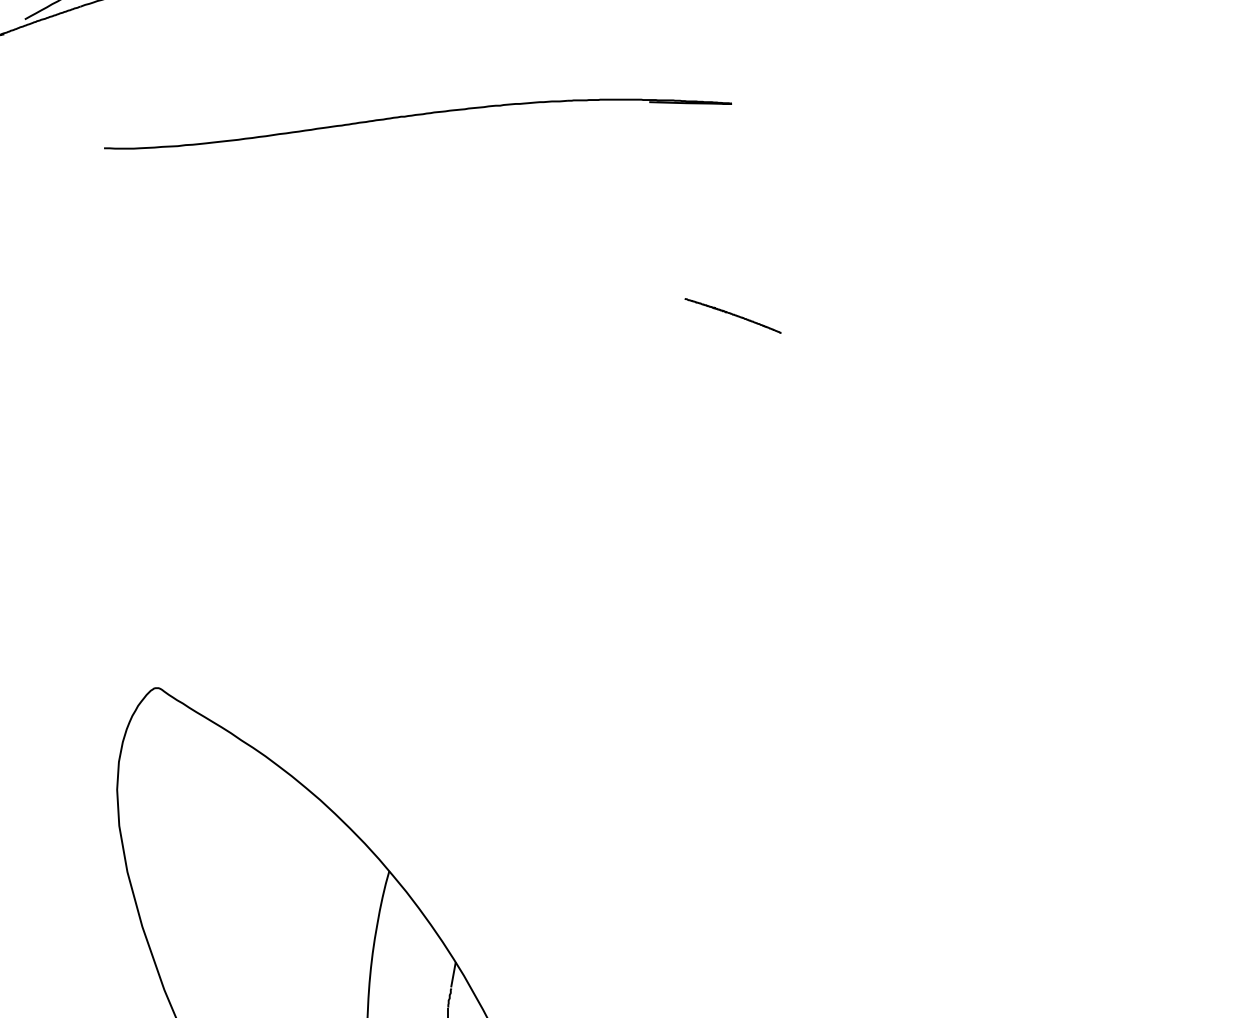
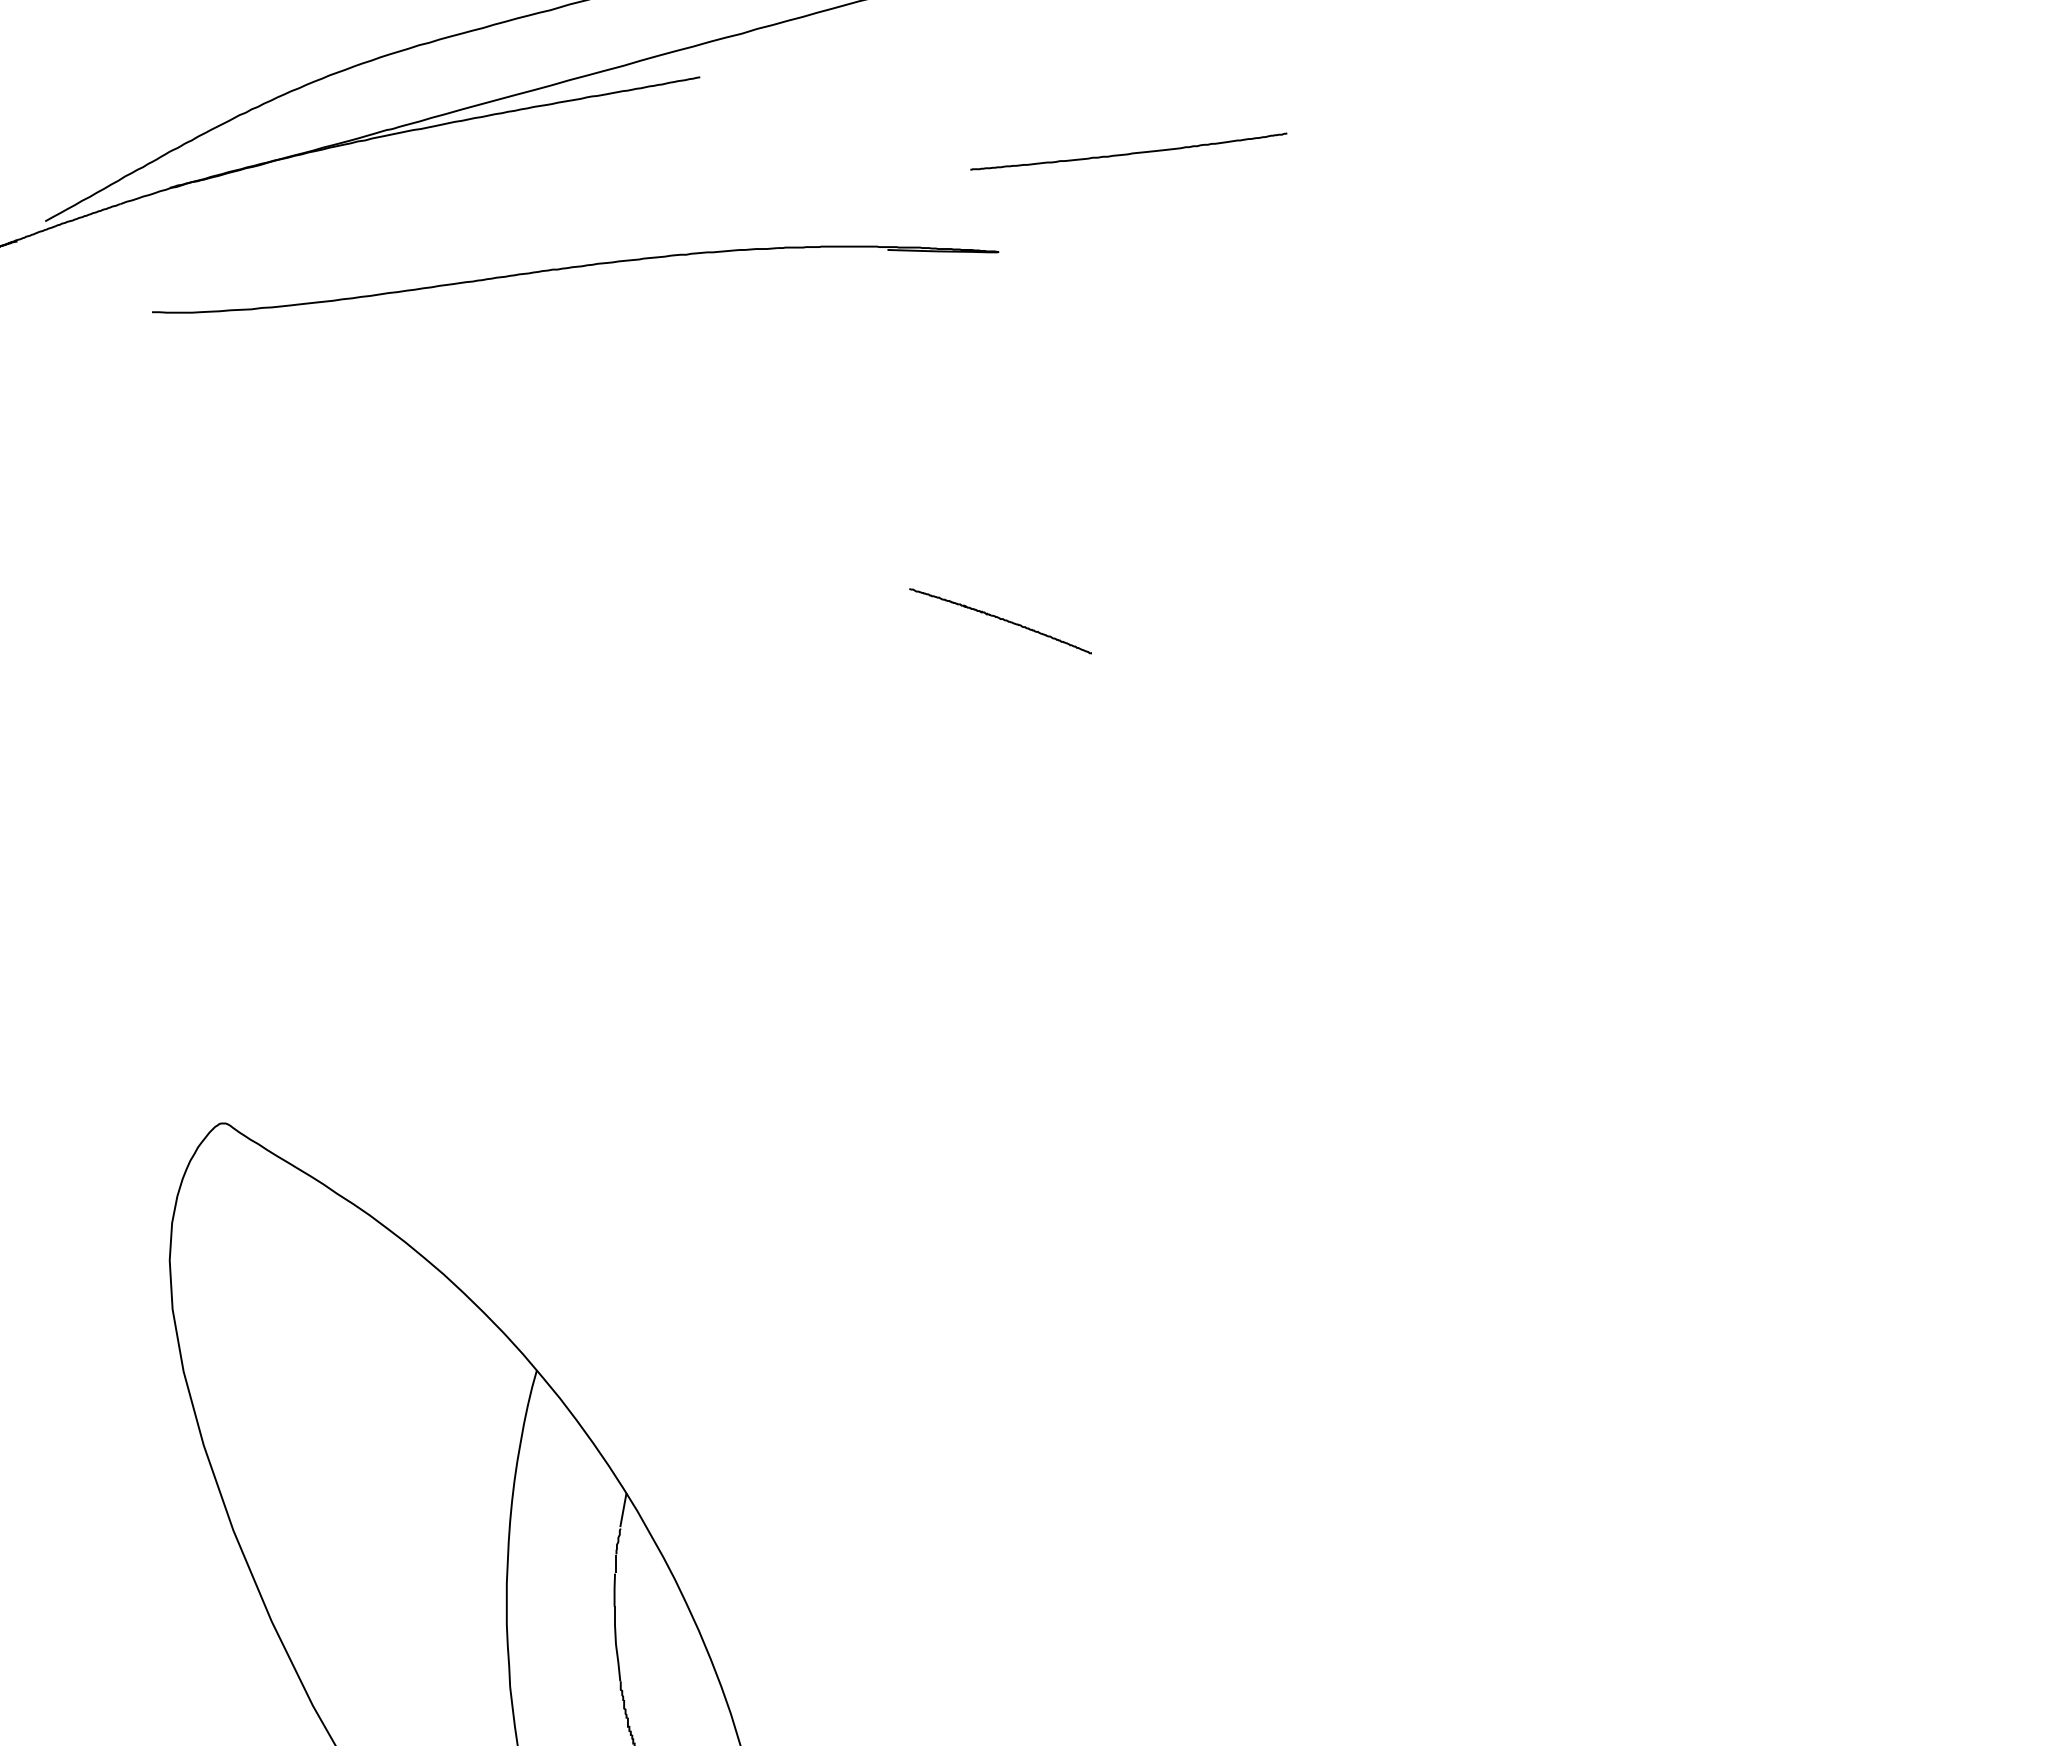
part: (415, 115) -> (572, 268), moved
part: (733, 316) -> (1000, 621), size x1.4

